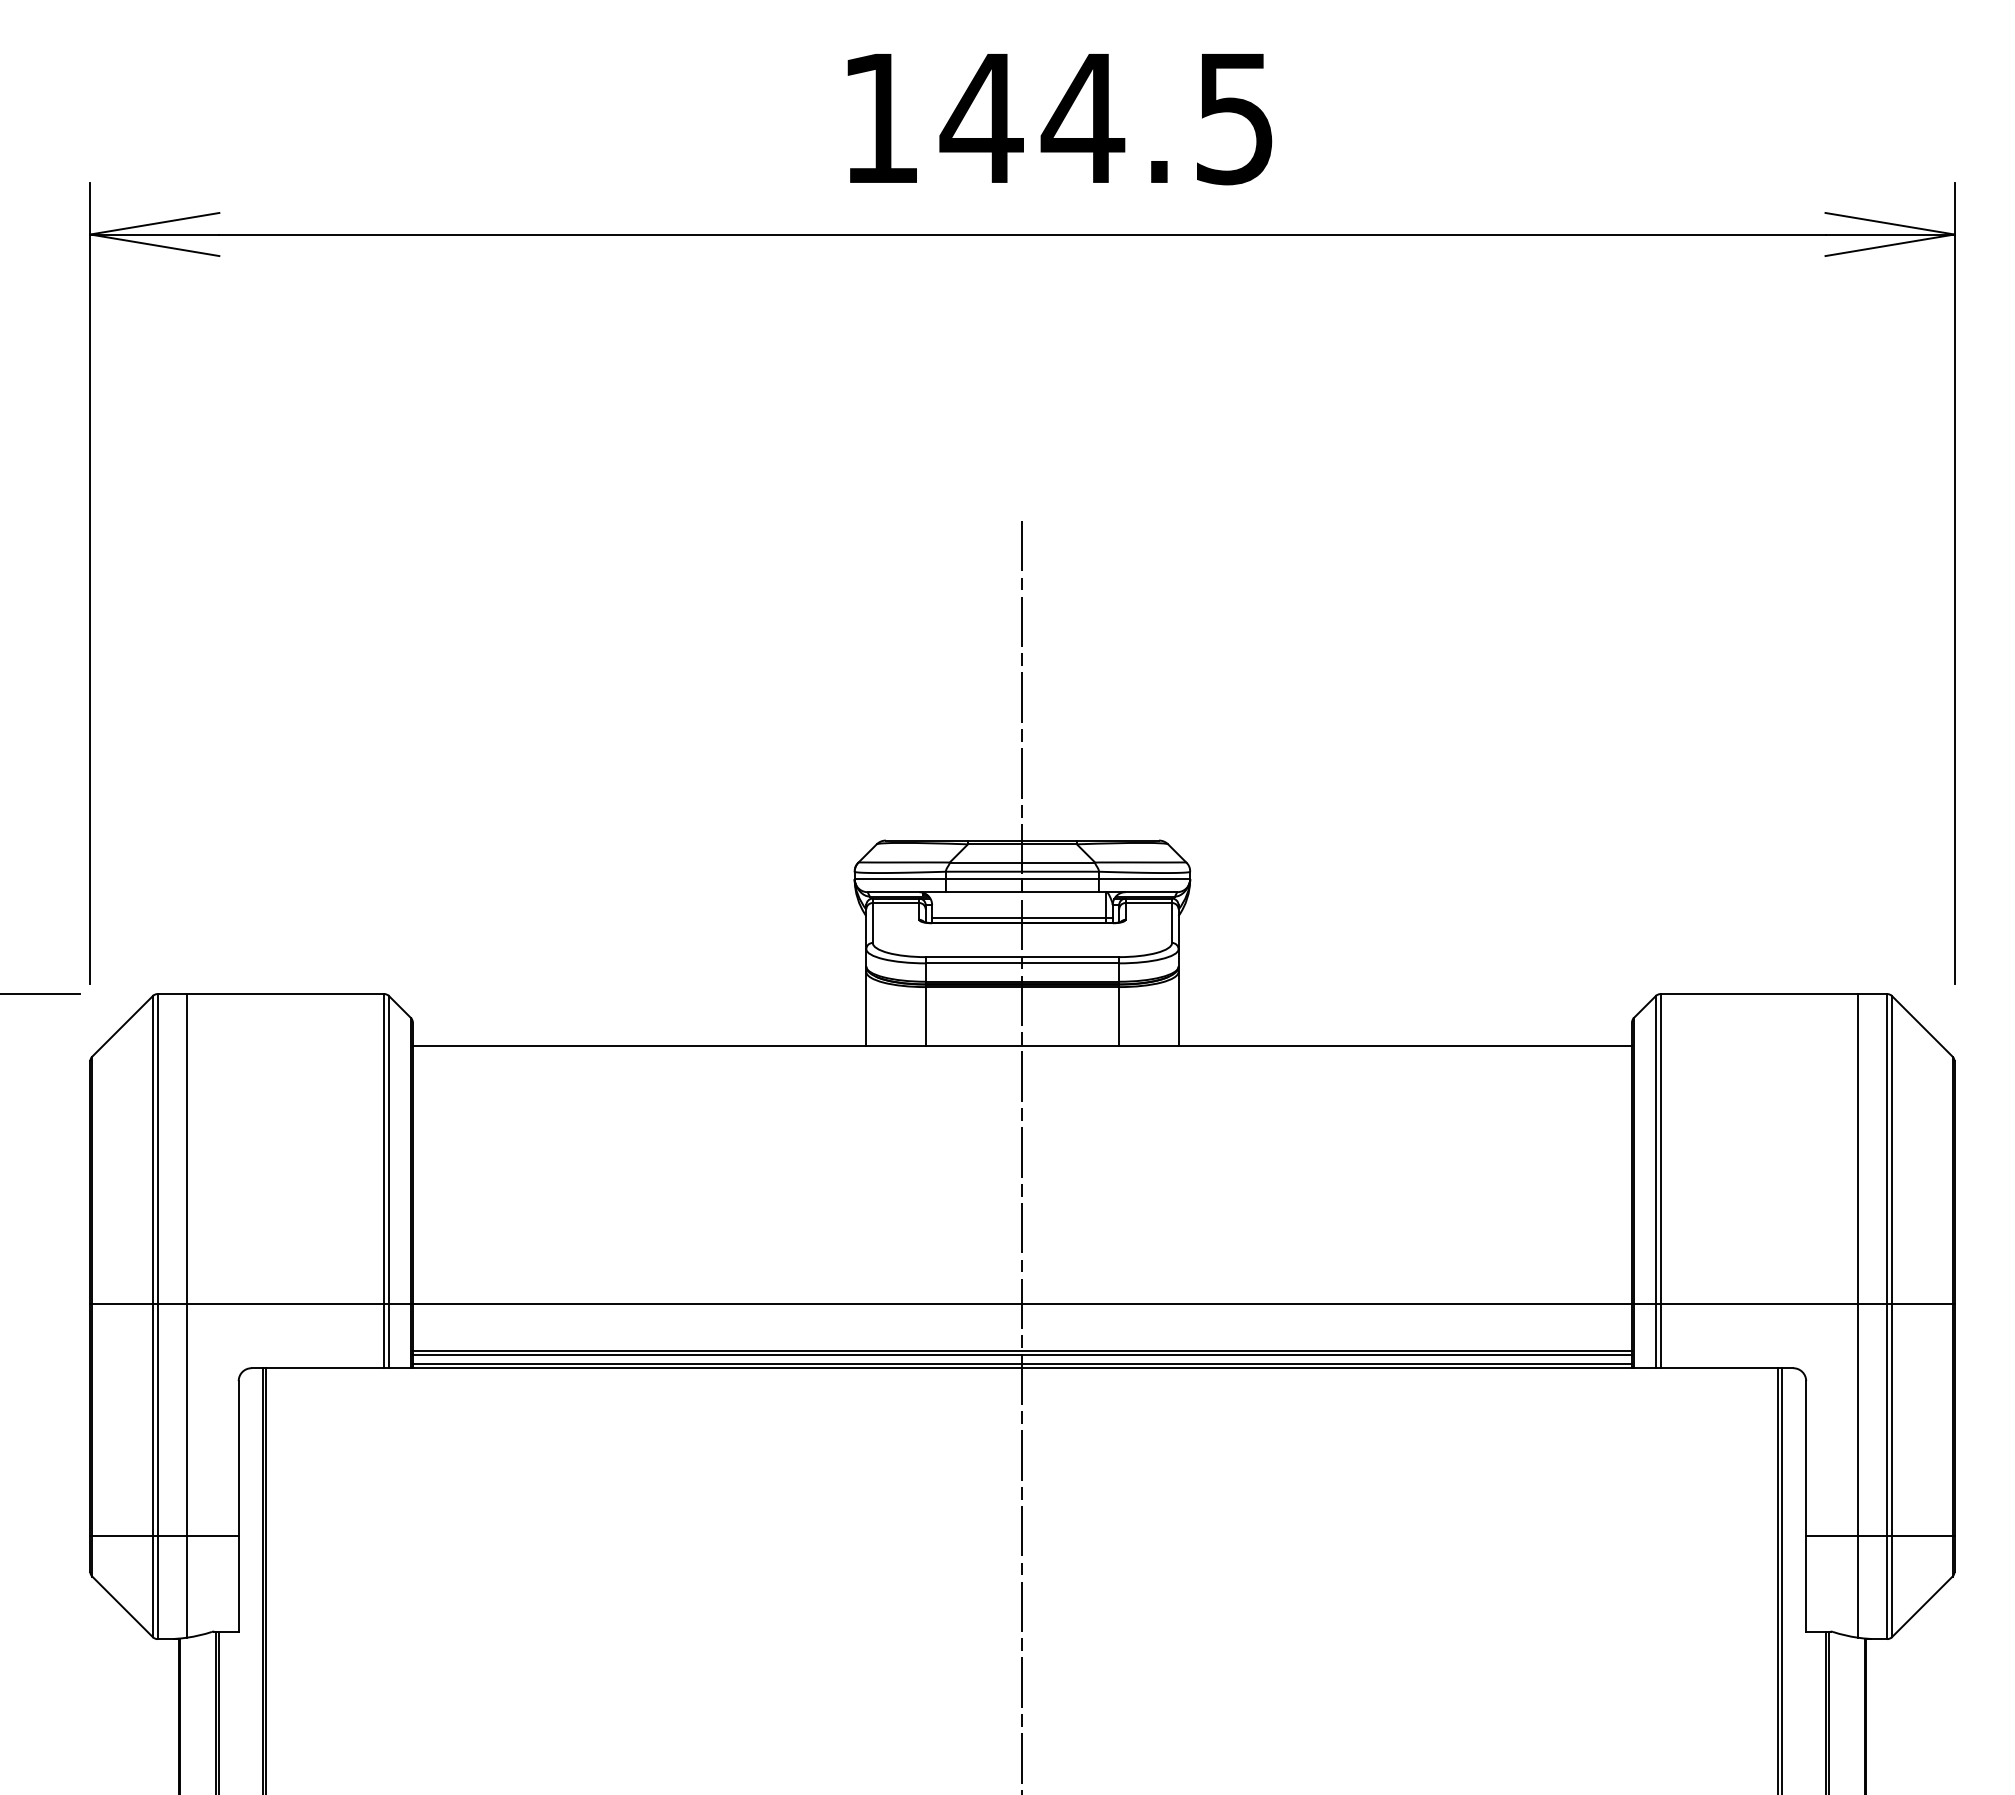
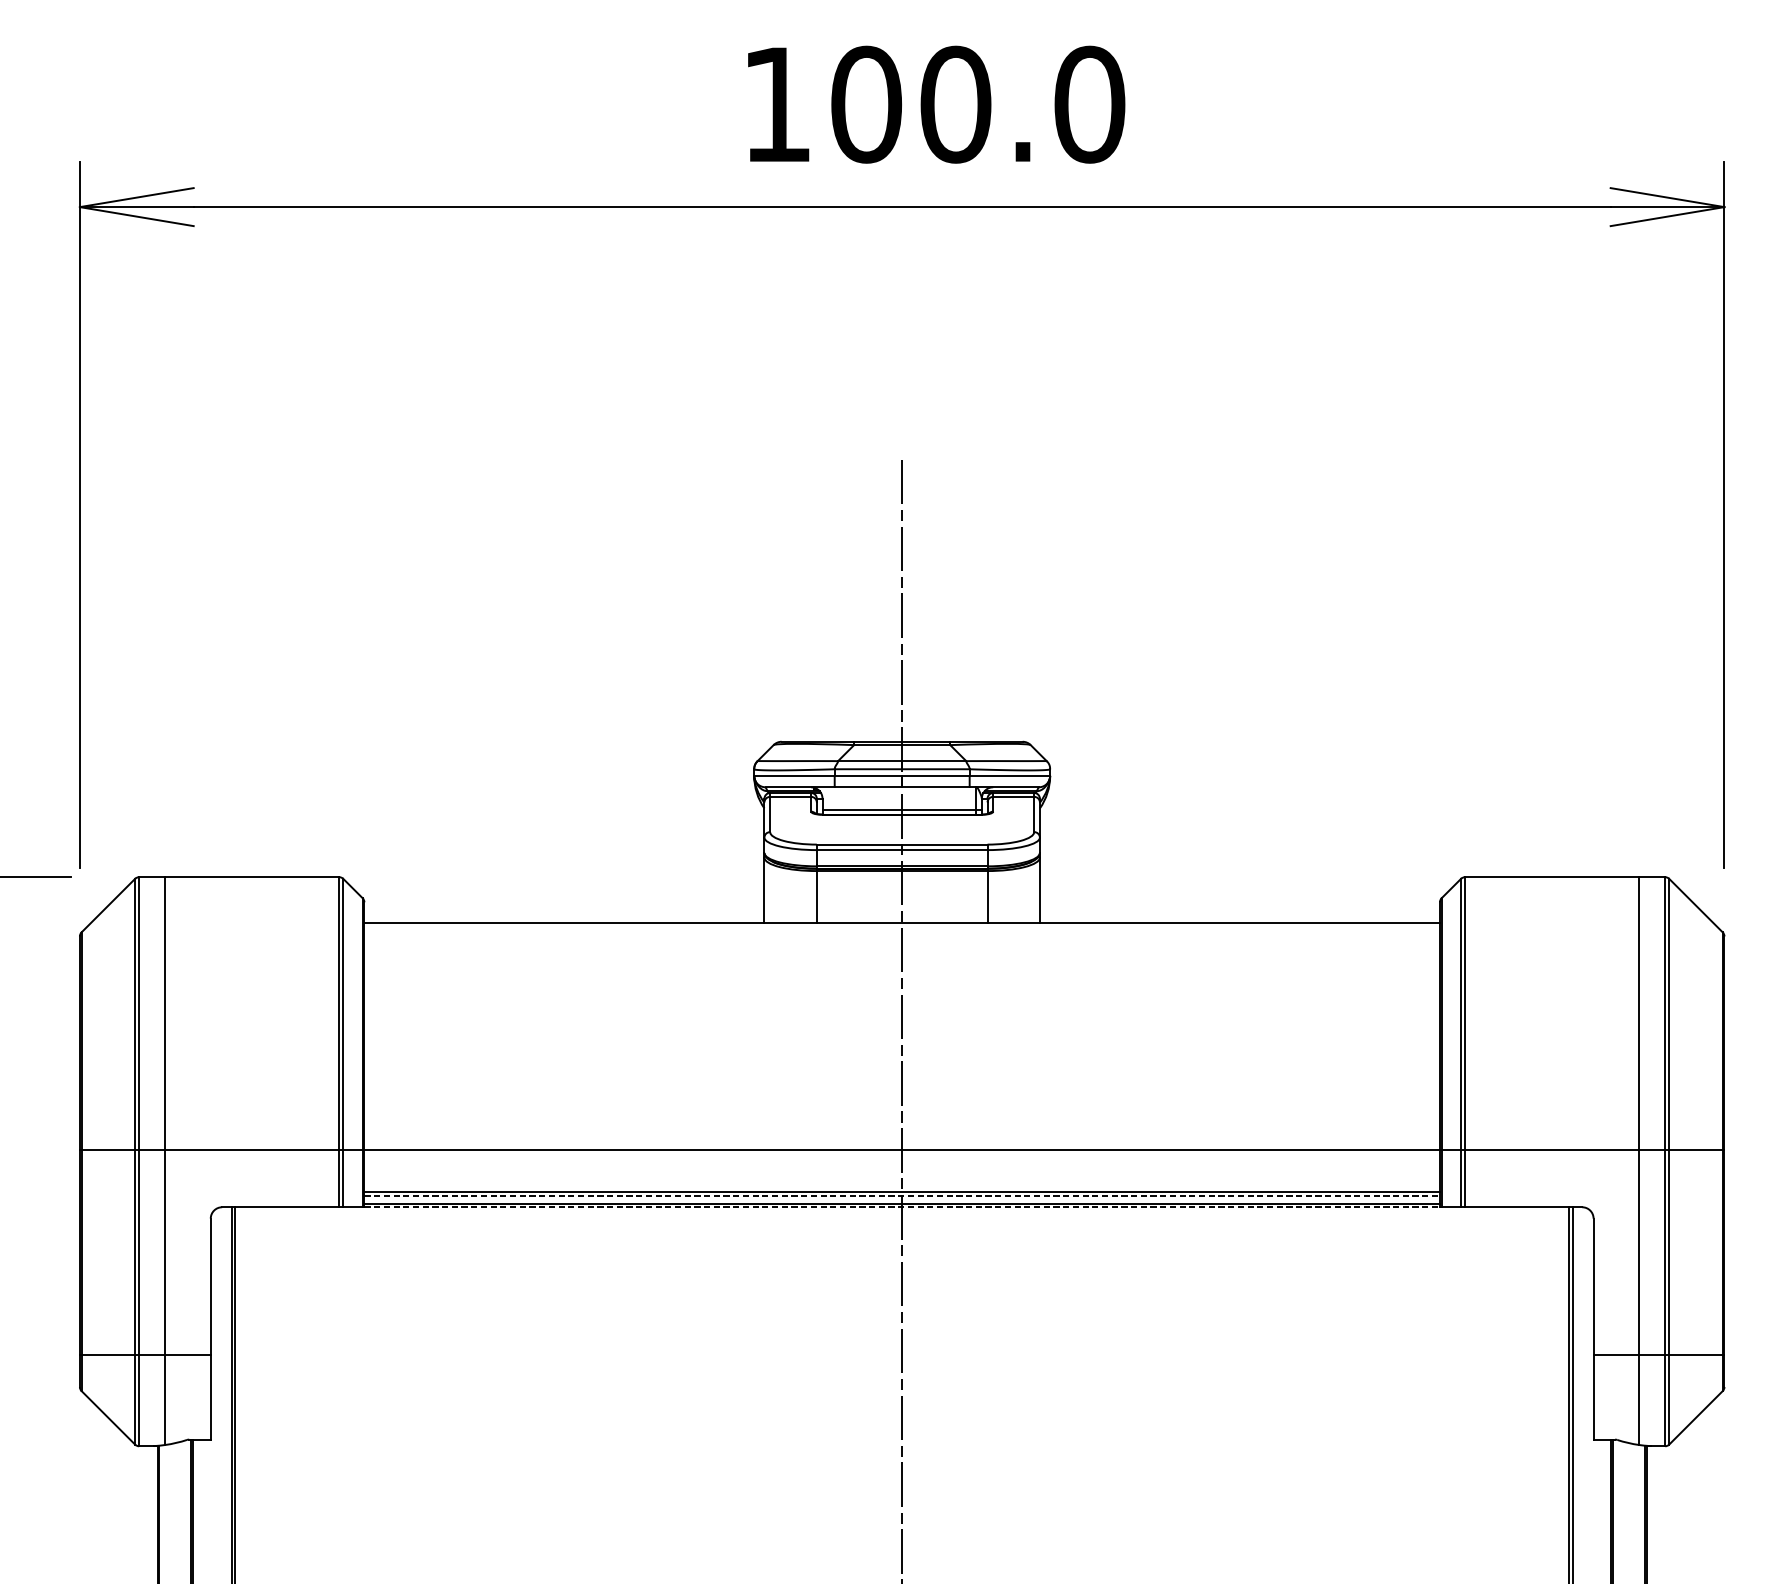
text: (1107, 118) -> (977, 104), 144.5 -> 100.0
line: (1022, 1355) -> (902, 1196), solid -> dashed
line: (1022, 1368) -> (902, 1207), solid -> dashed

